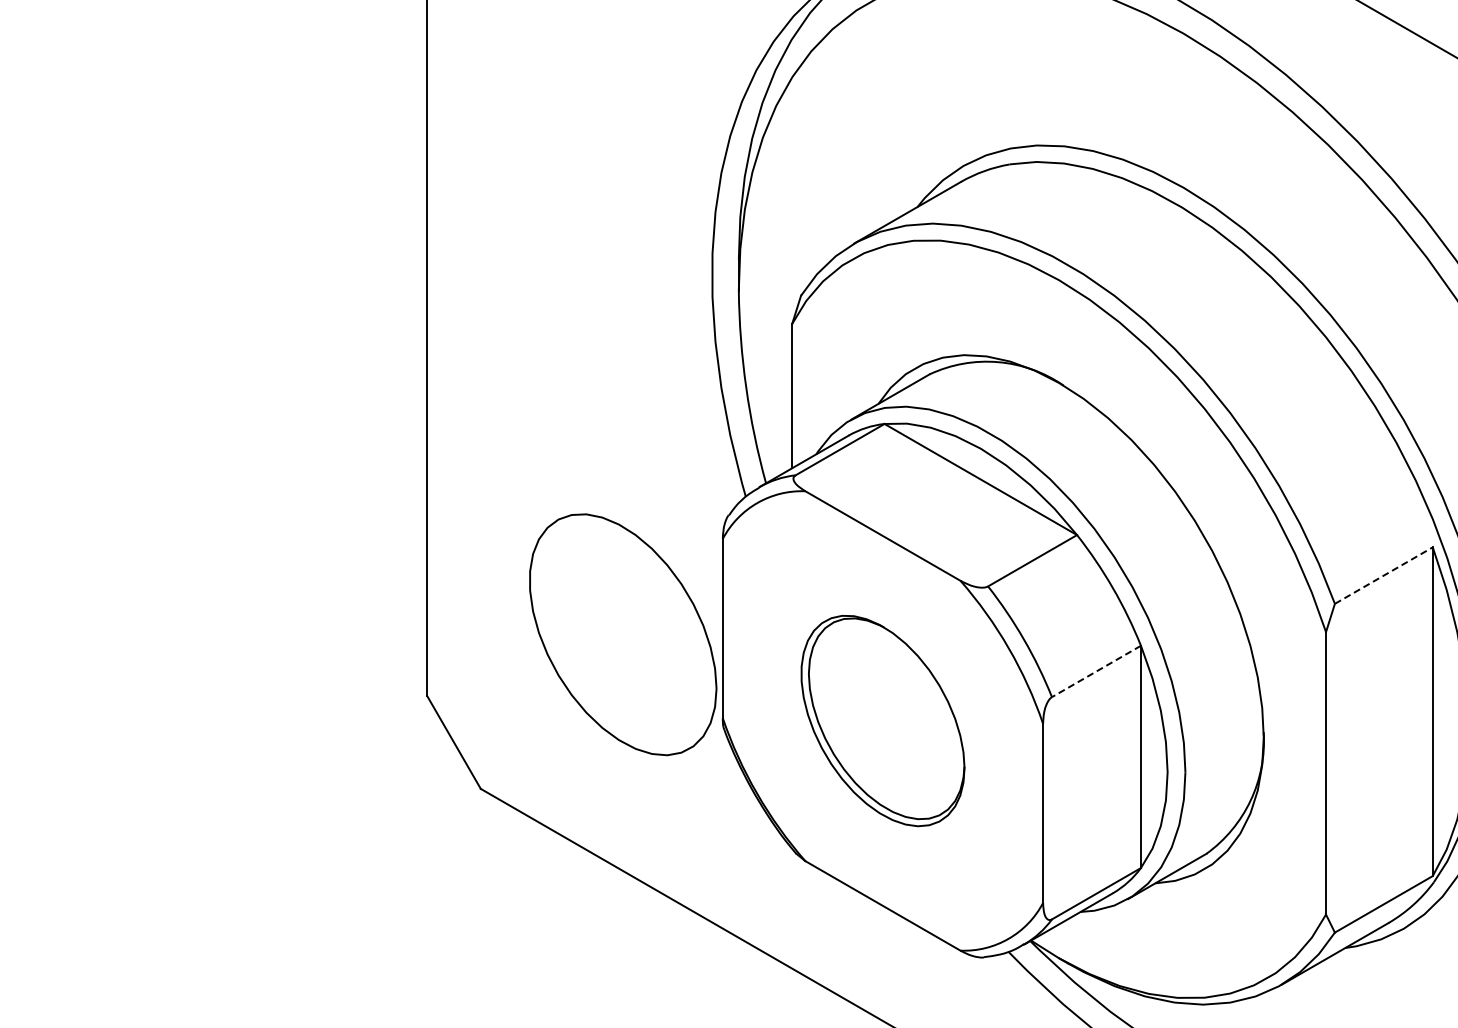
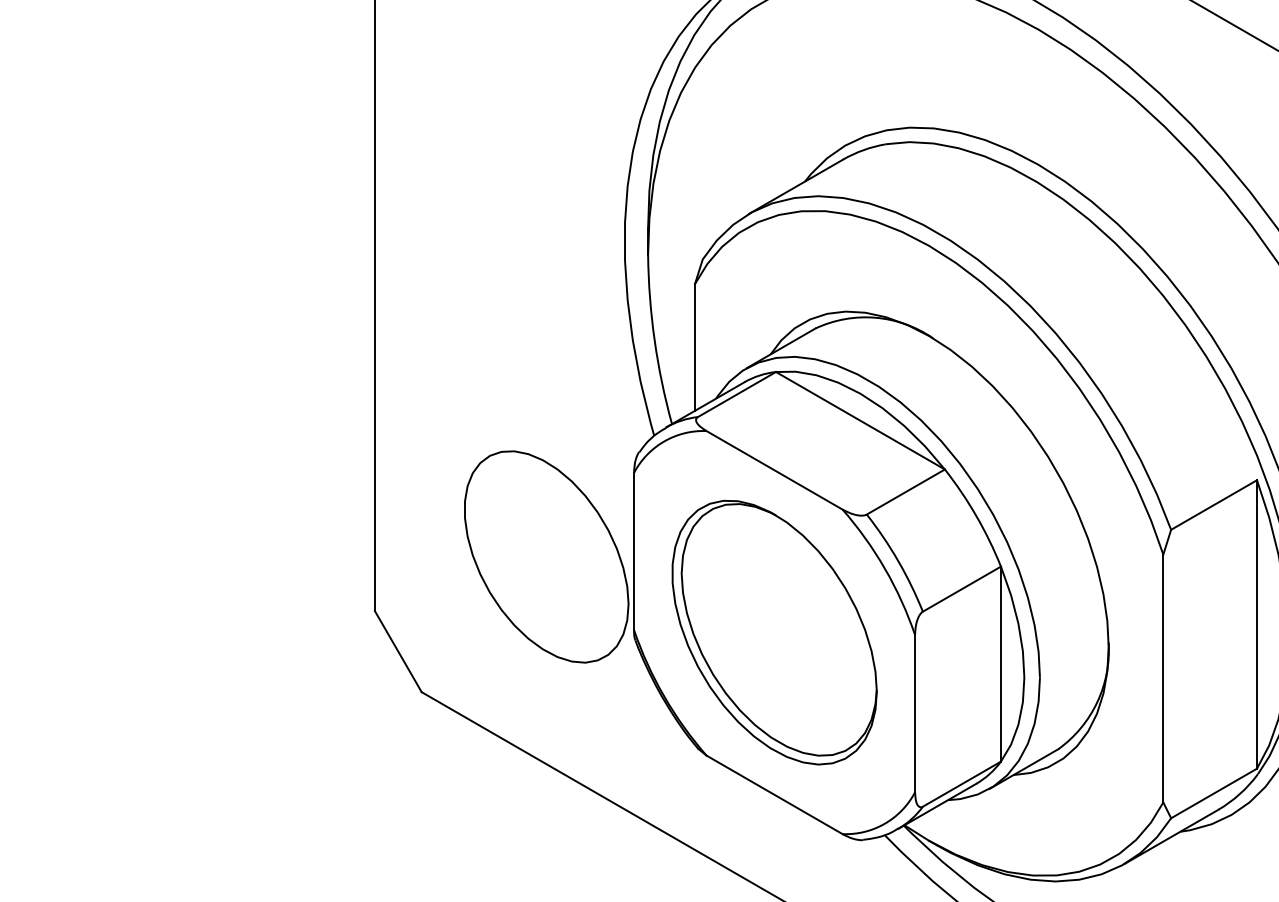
line: (1383, 575) -> (1213, 504), dashed -> solid
line: (1096, 671) -> (961, 589), dashed -> solid
part: (882, 720) -> (774, 632), size x1.43

